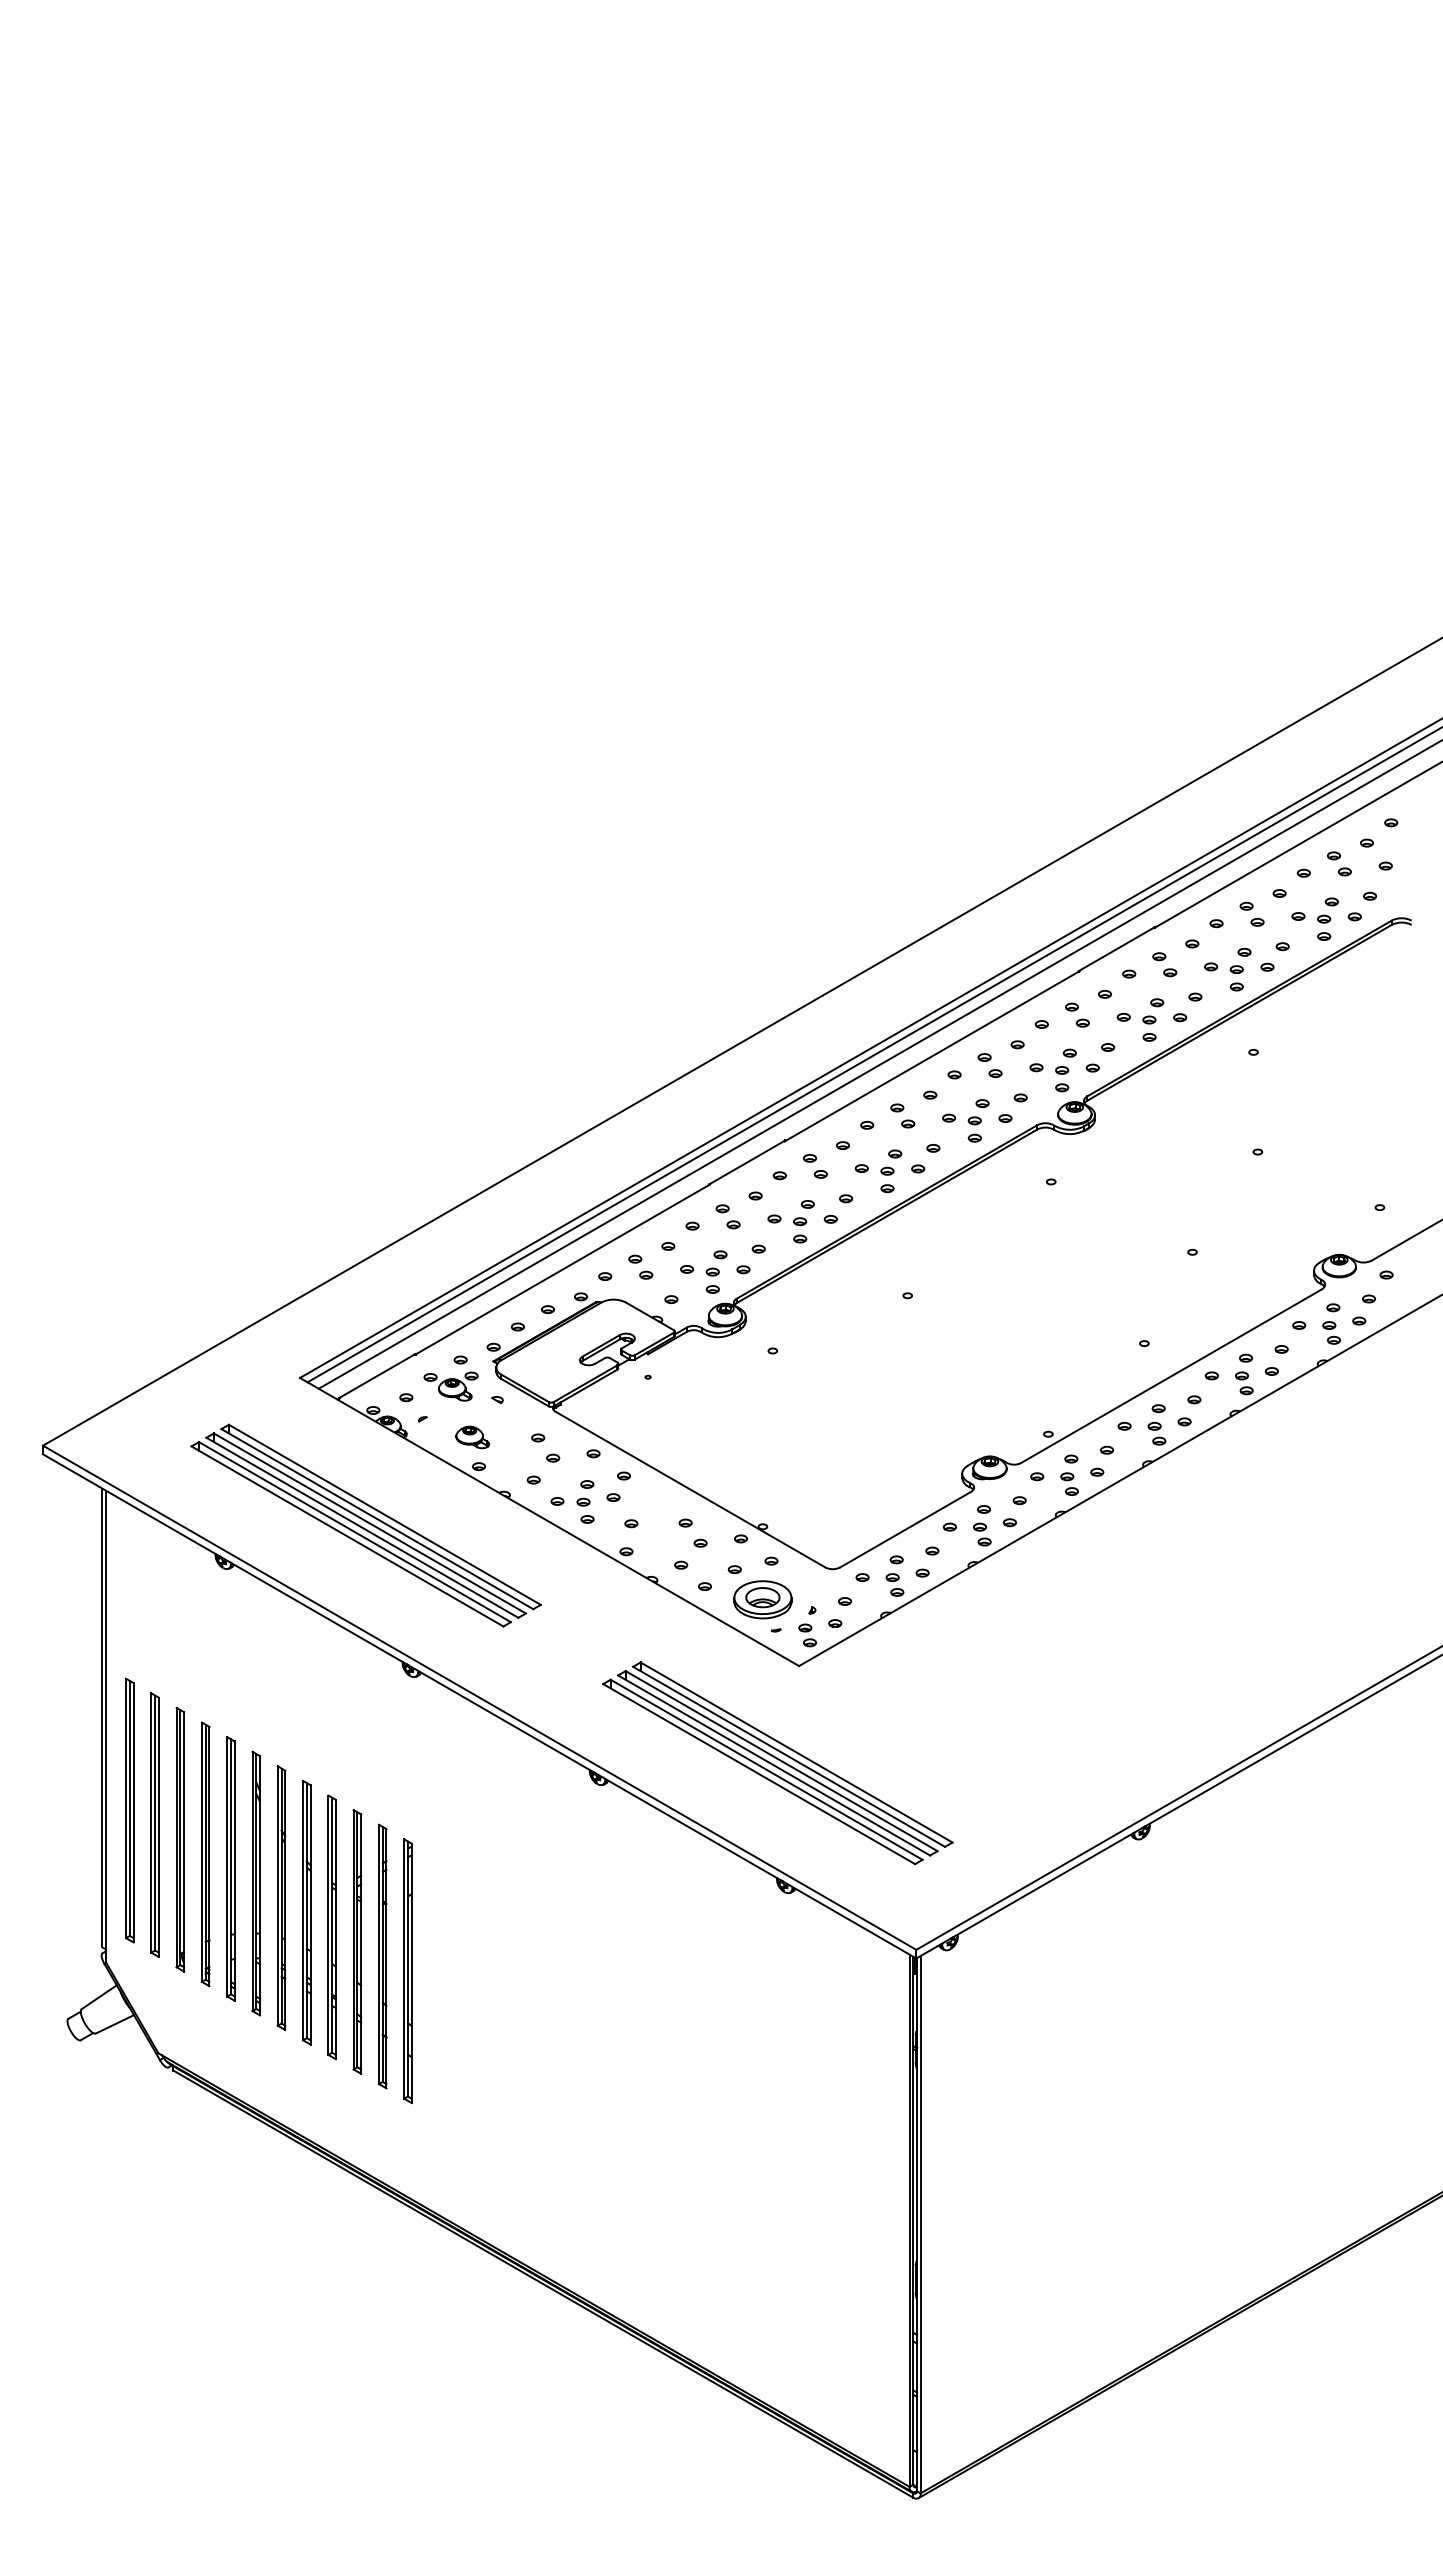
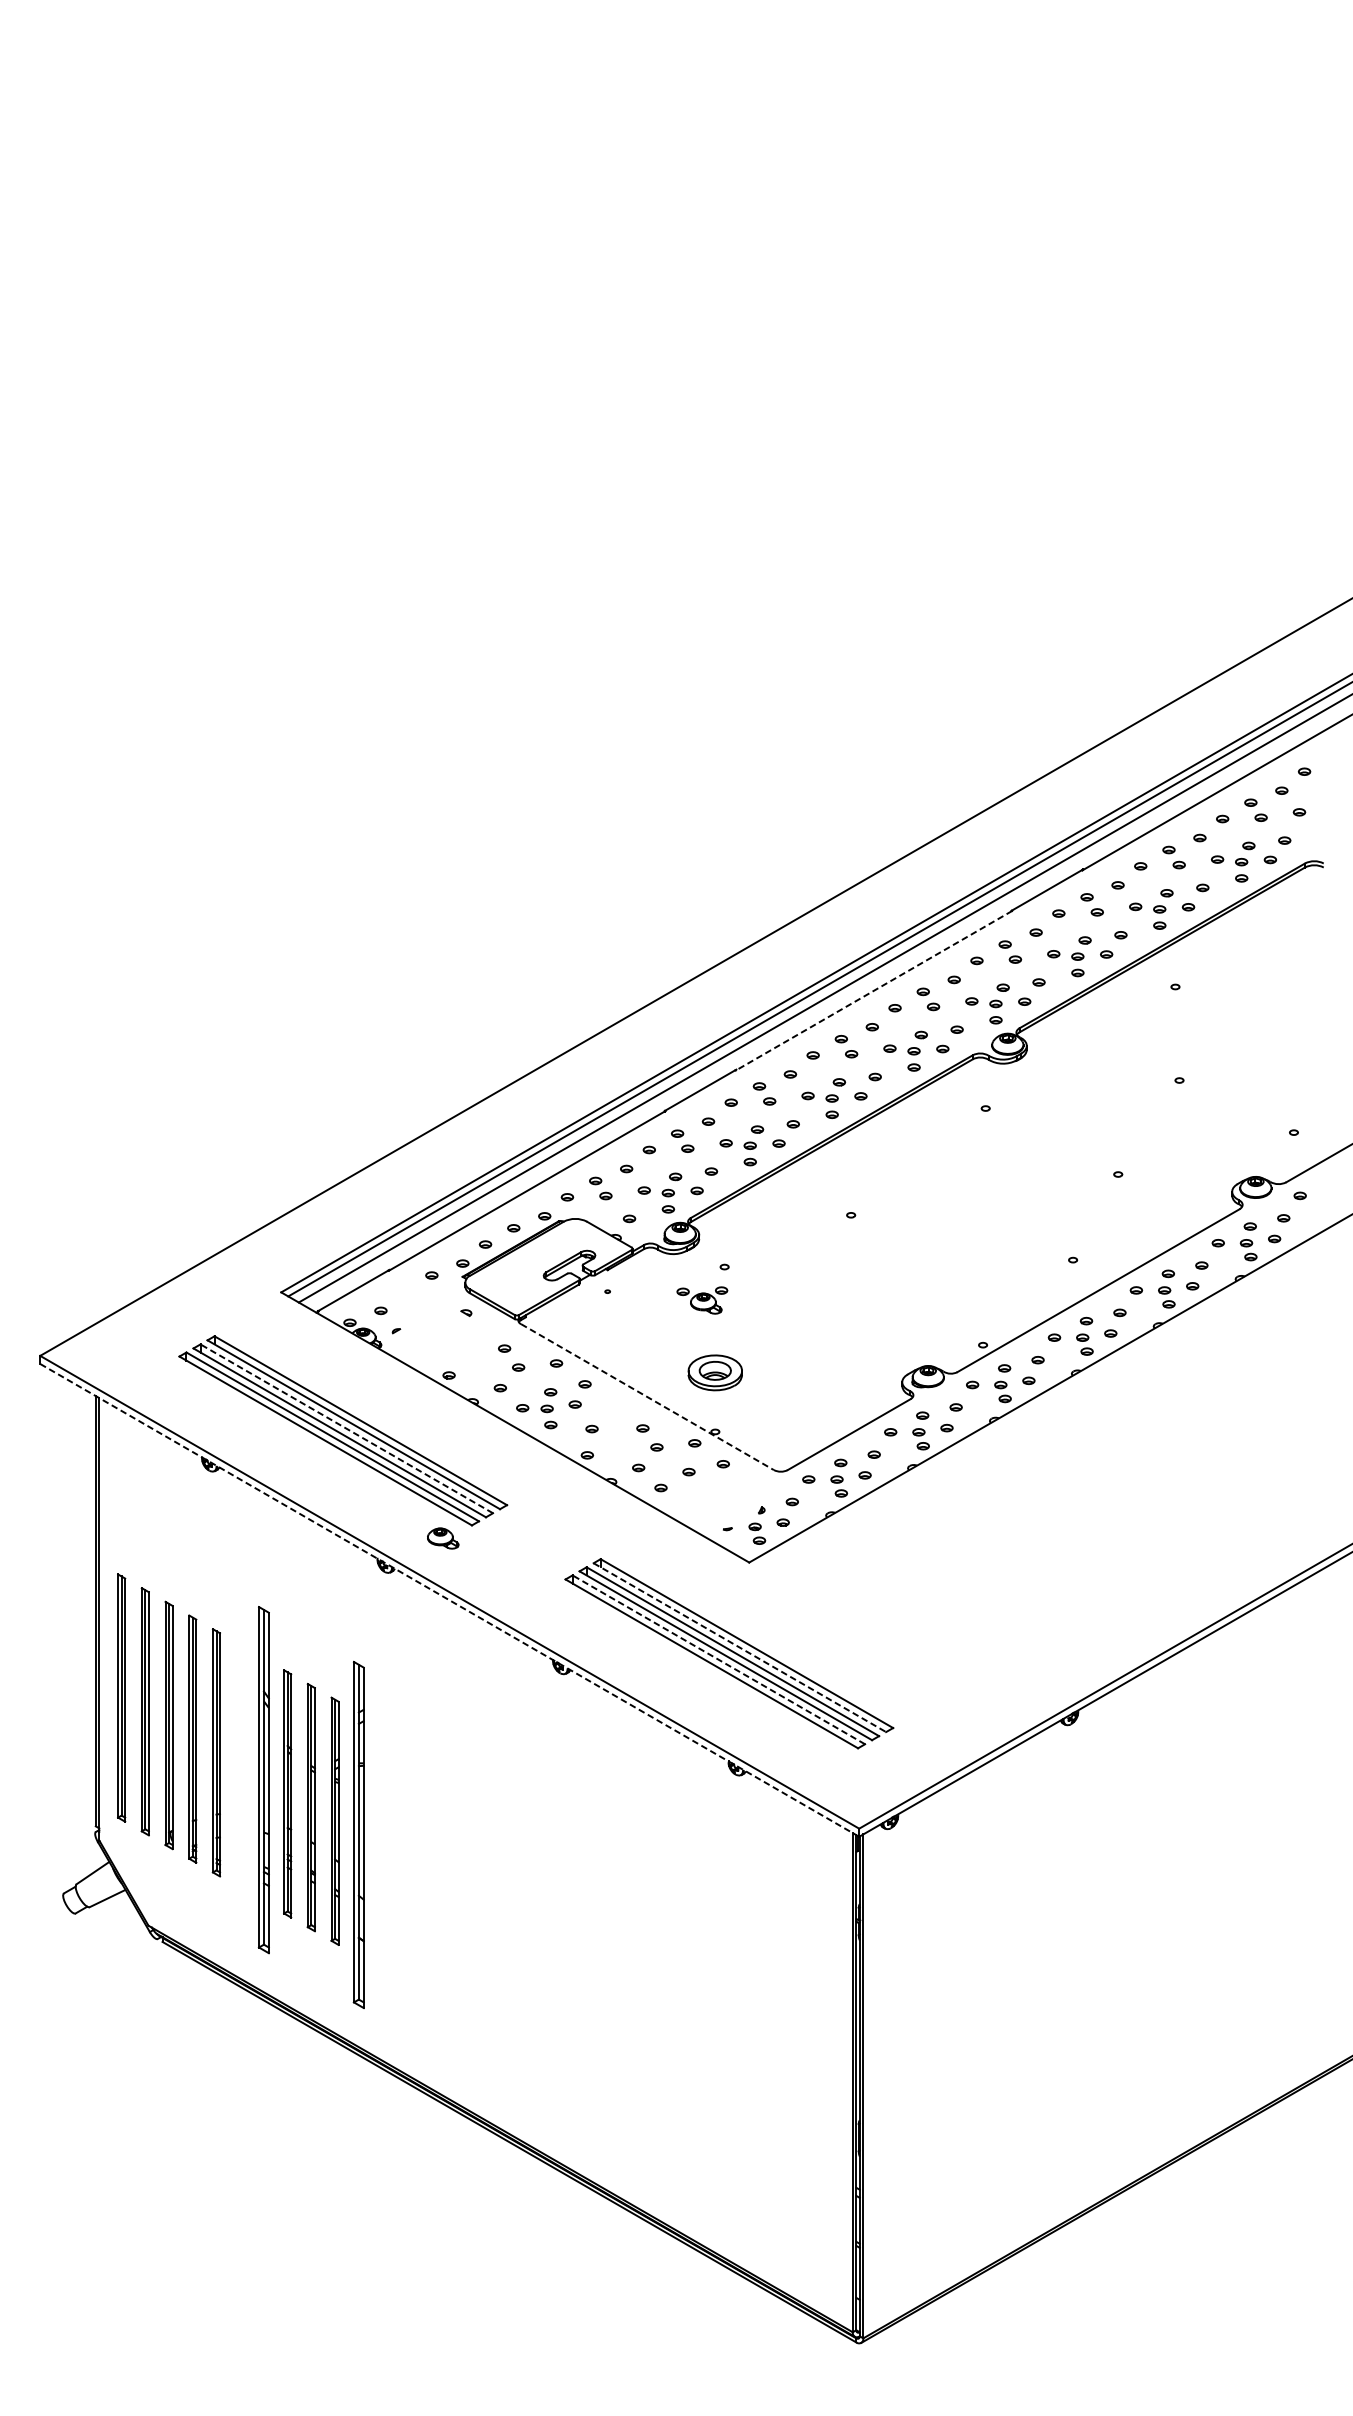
line: (931, 1056) -> (873, 990), solid -> dashed
part: (450, 1386) -> (701, 1300), moved
part: (472, 1437) -> (442, 1538), moved
line: (690, 1489) -> (647, 1396), solid -> dashed
line: (369, 1523) -> (346, 1428), solid -> dashed
part: (762, 1599) -> (714, 1372), moved
line: (480, 1706) -> (450, 1600), solid -> dashed
line: (789, 1757) -> (740, 1648), solid -> dashed
line: (766, 1769) -> (718, 1659), solid -> dashed
part: (256, 1883) -> (240, 1766), removed
part: (281, 1898) -> (263, 1780), size x1.4
part: (382, 1956) -> (358, 1834), size x1.4
part: (407, 1970) -> (382, 1848), removed

